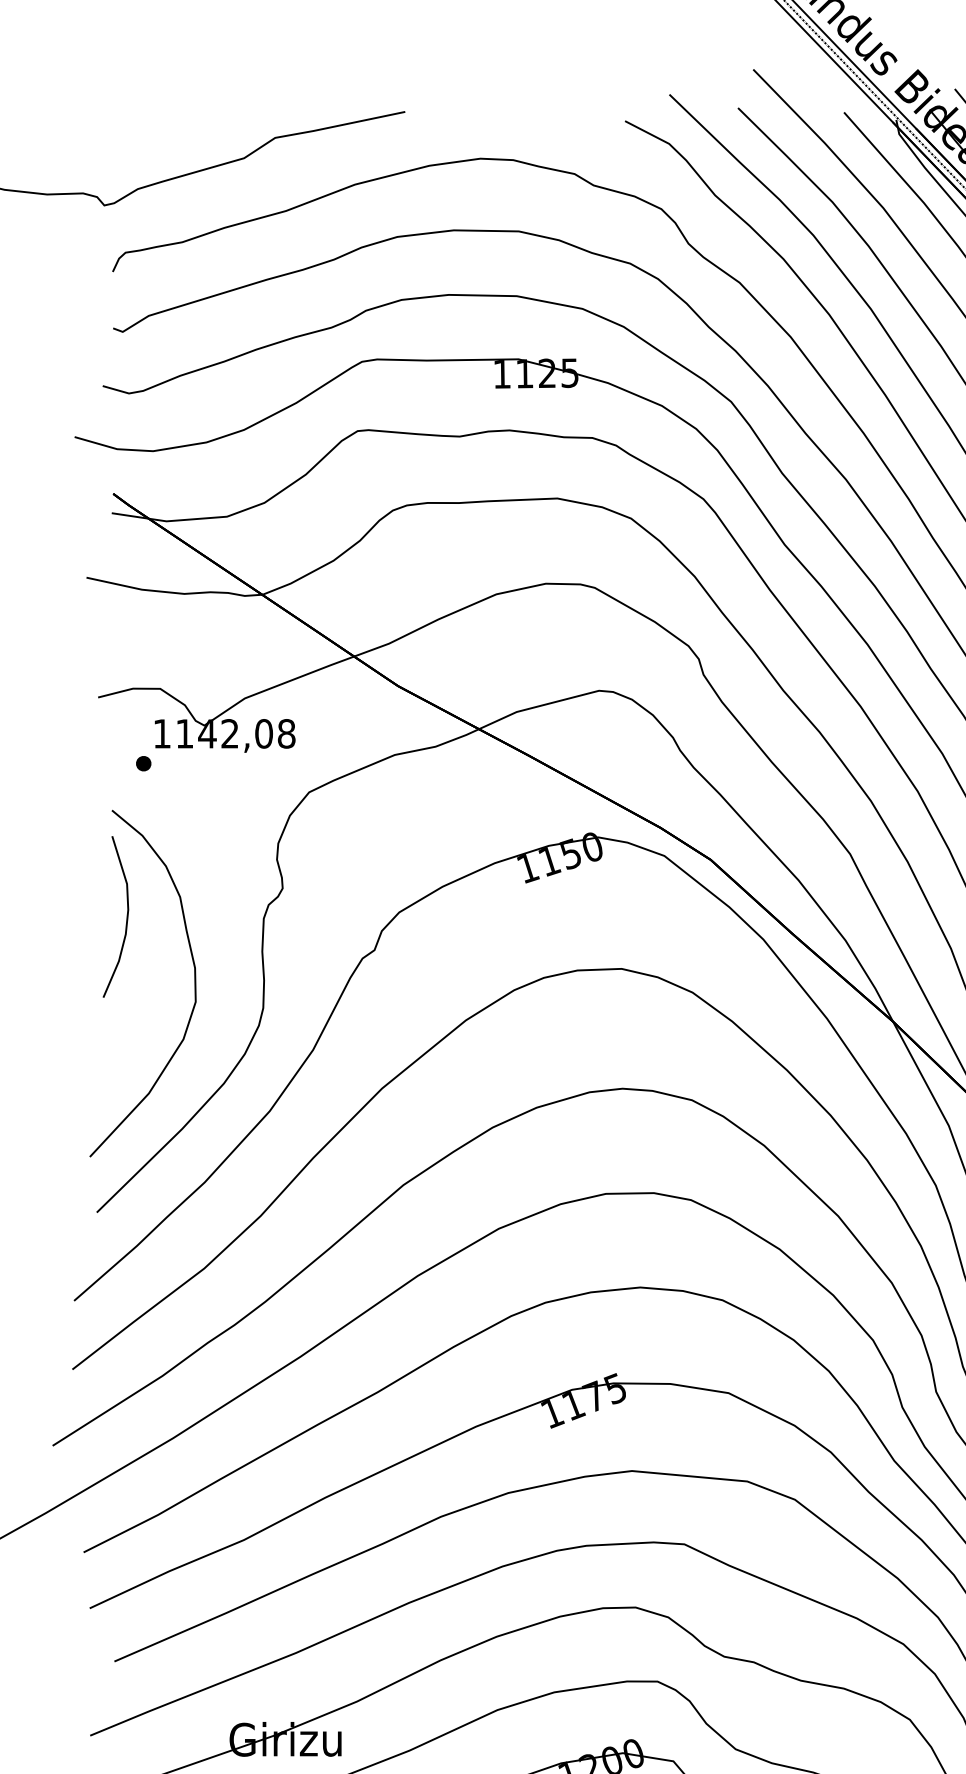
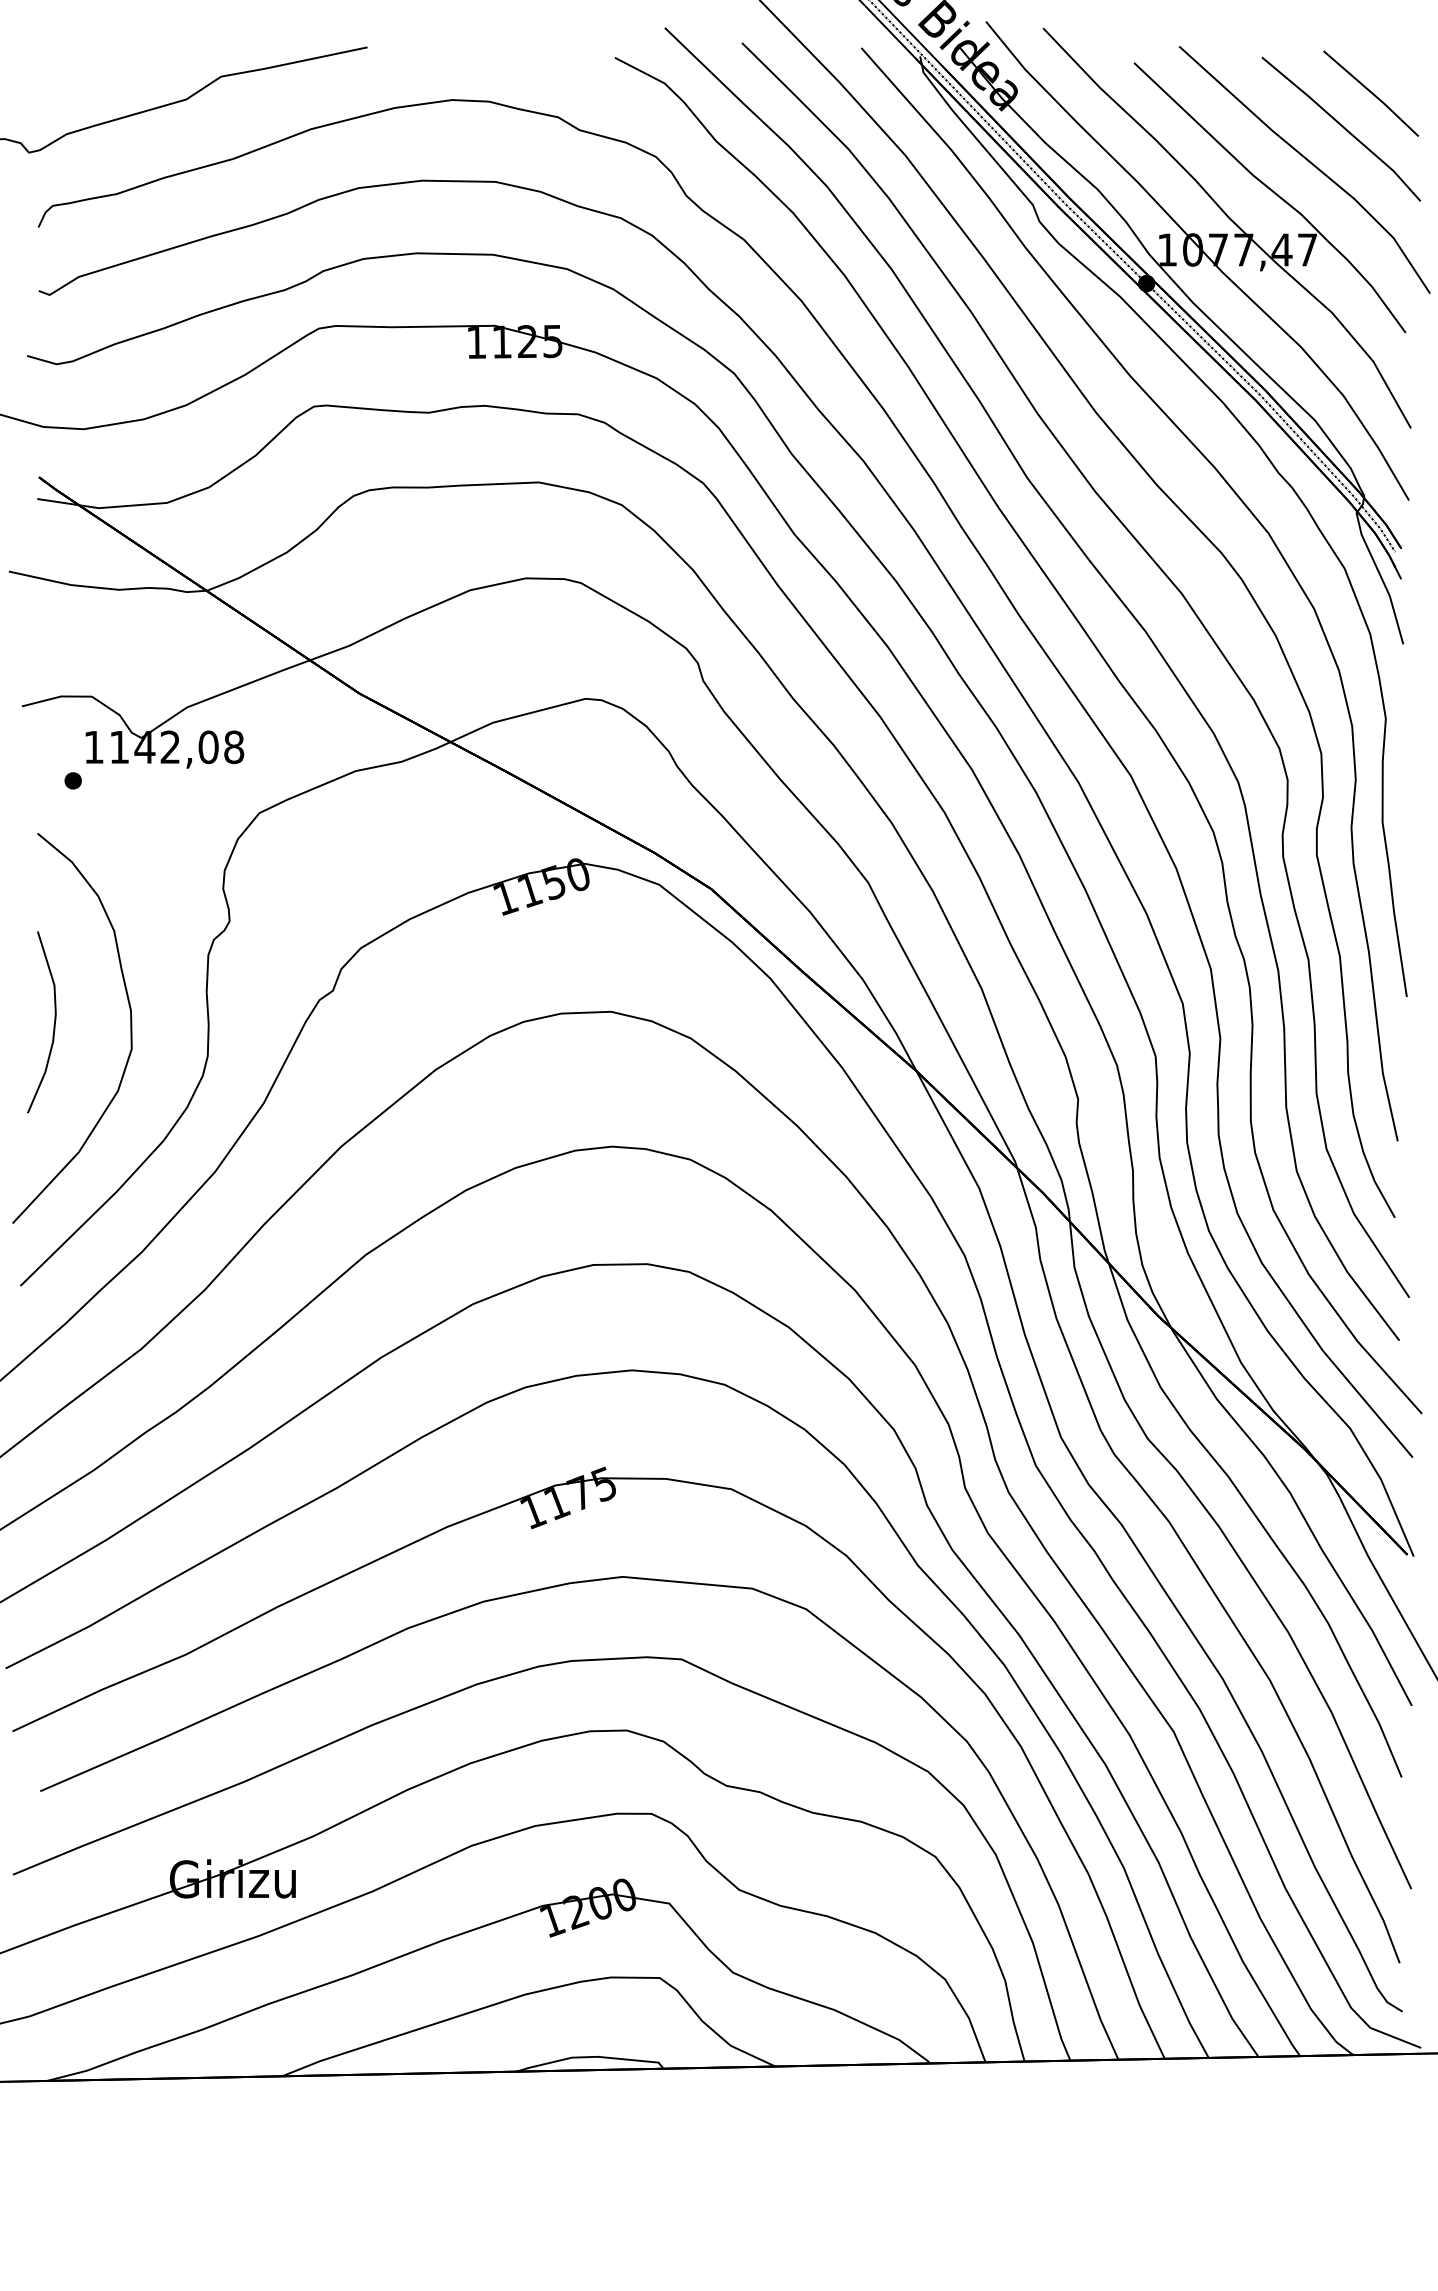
curve: (126, 918) -> (53, 1024), moved

